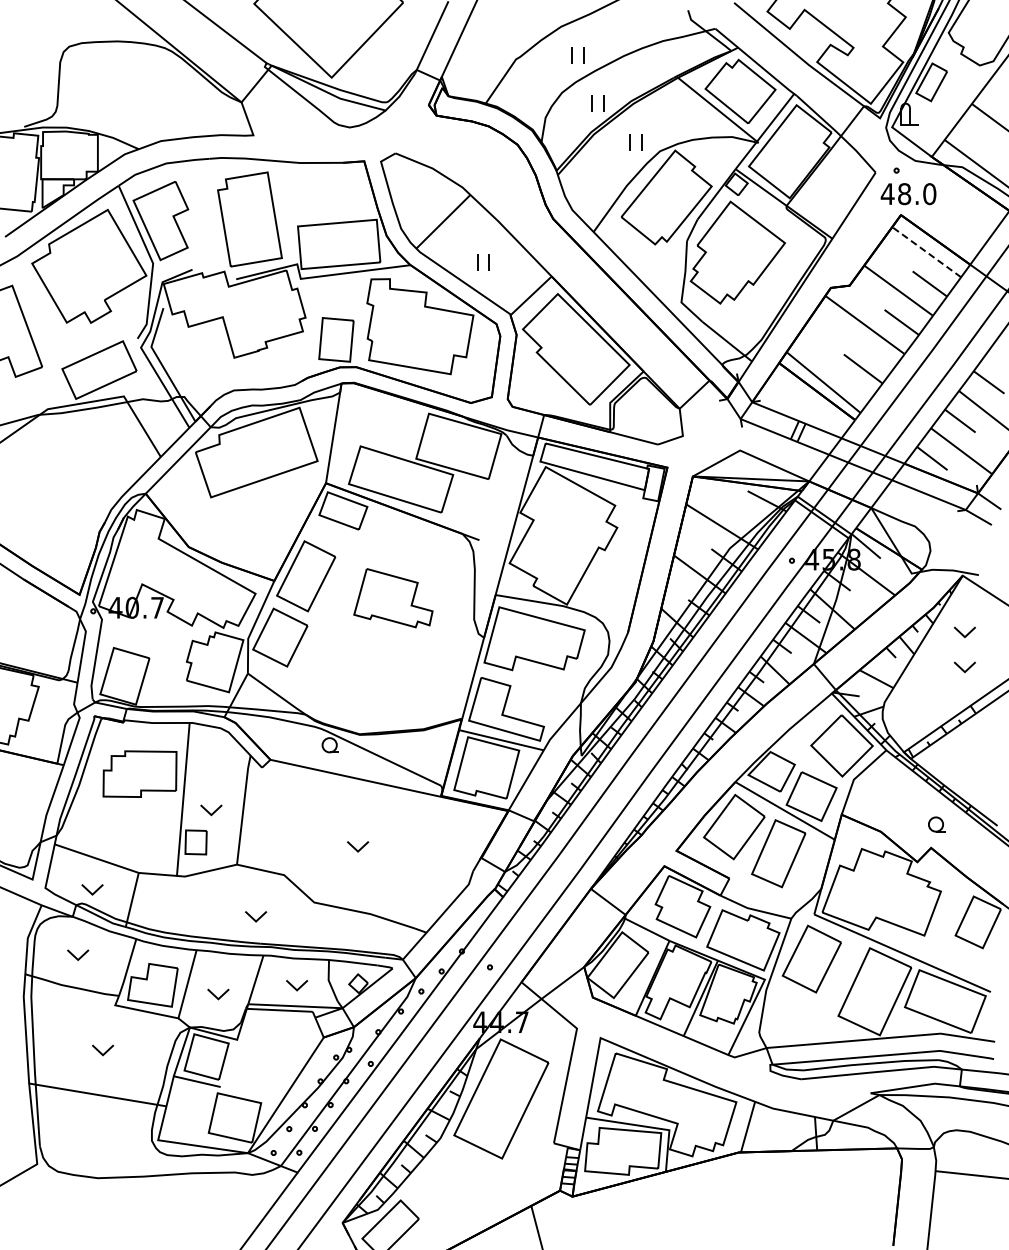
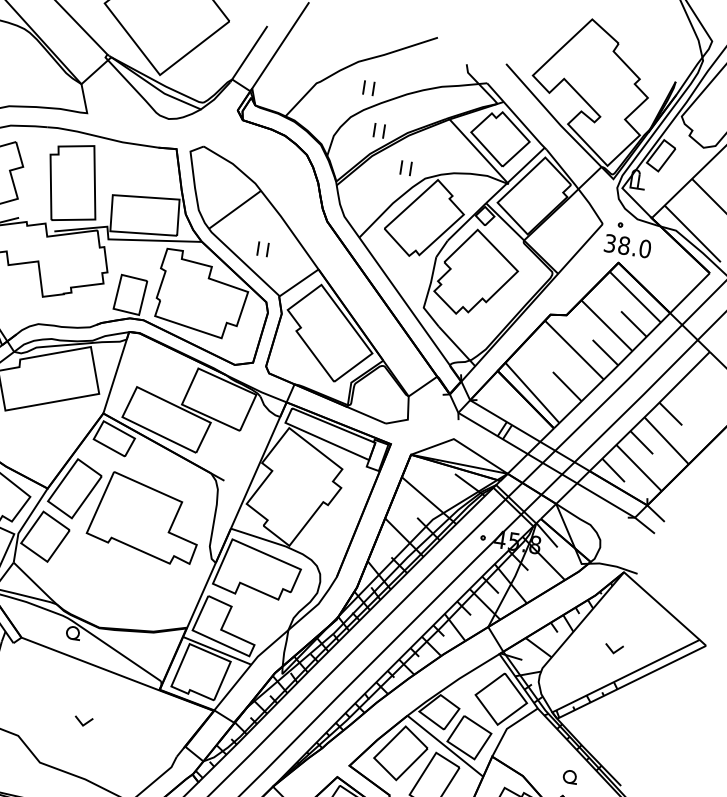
text: (887, 194) -> (609, 243), 48.0 -> 38.0
line: (926, 252) -> (635, 297), dashed -> solid
part: (393, 597) -> (145, 517), size x1.67
part: (964, 632) -> (618, 619), removed

